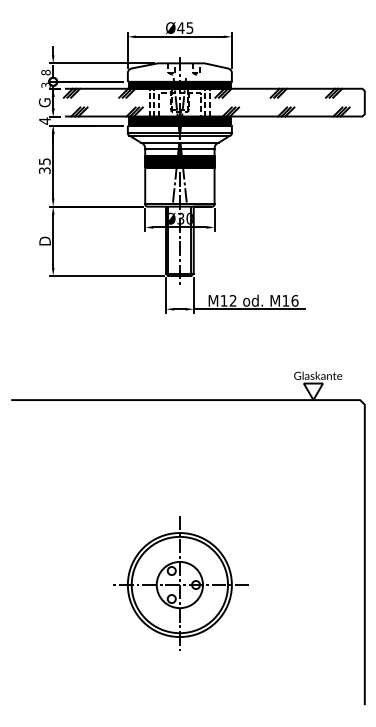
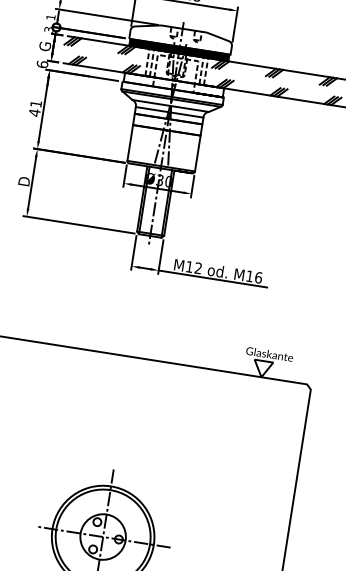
text: (45, 72) -> (50, 17), 8 -> 1
text: (44, 120) -> (42, 63), 4 -> 6
fill: (179, 120) -> (173, 84), removed
fill: (179, 161) -> (167, 124), removed
text: (44, 166) -> (35, 108), 35 -> 41

